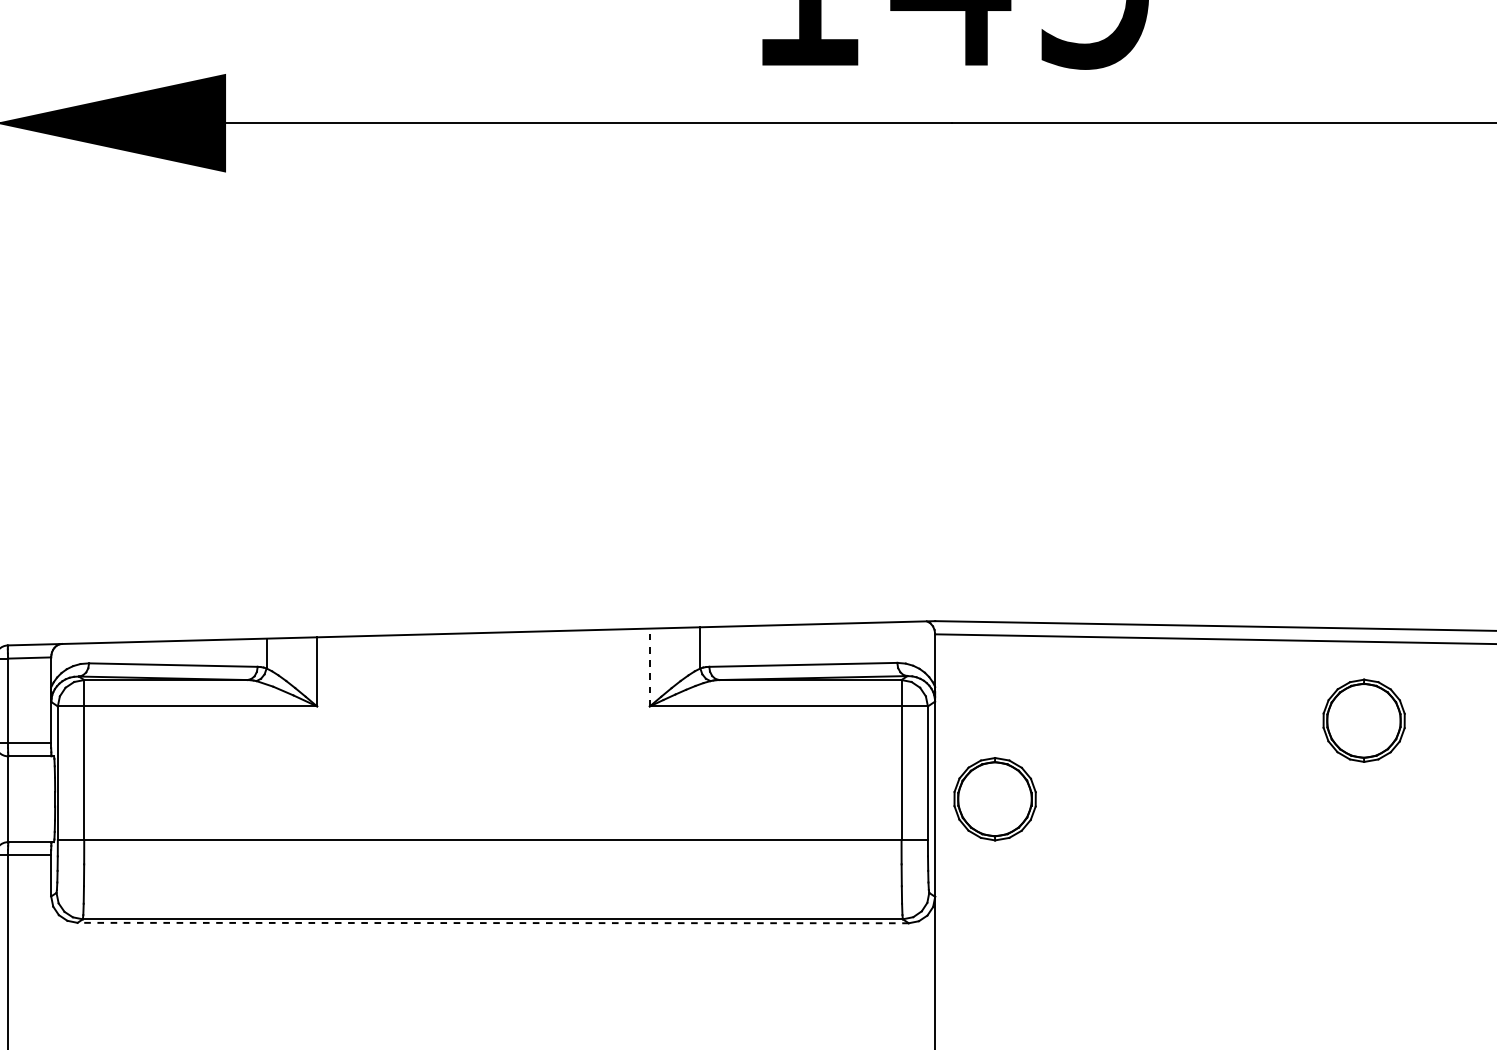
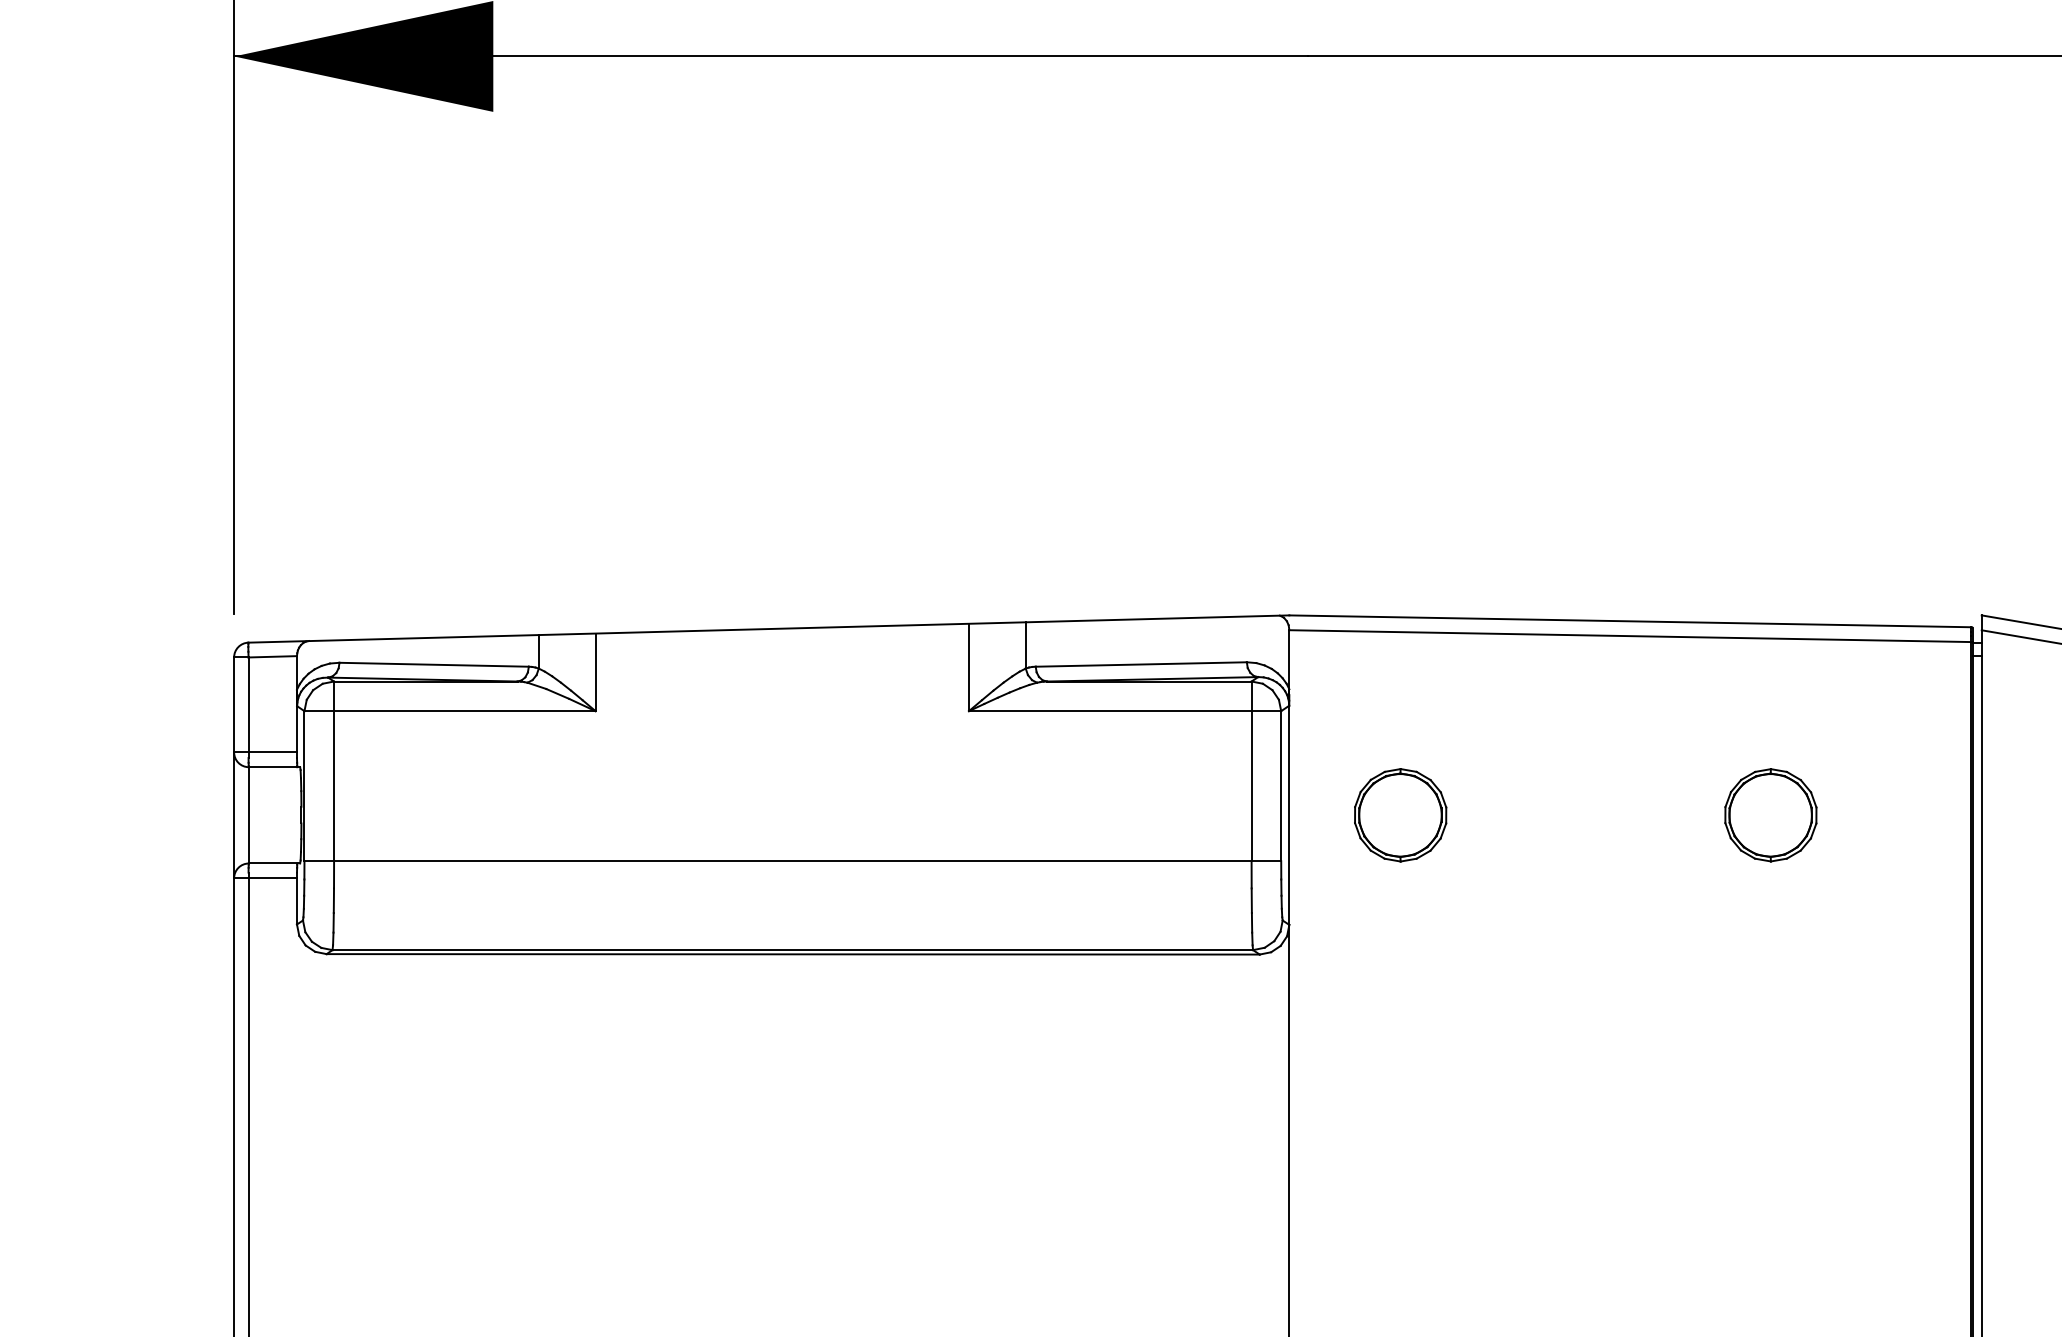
line: (650, 667) -> (969, 667), dashed -> solid
part: (1363, 720) -> (1770, 815), moved
part: (995, 799) -> (1400, 815), moved
line: (493, 923) -> (793, 954), dashed -> solid

